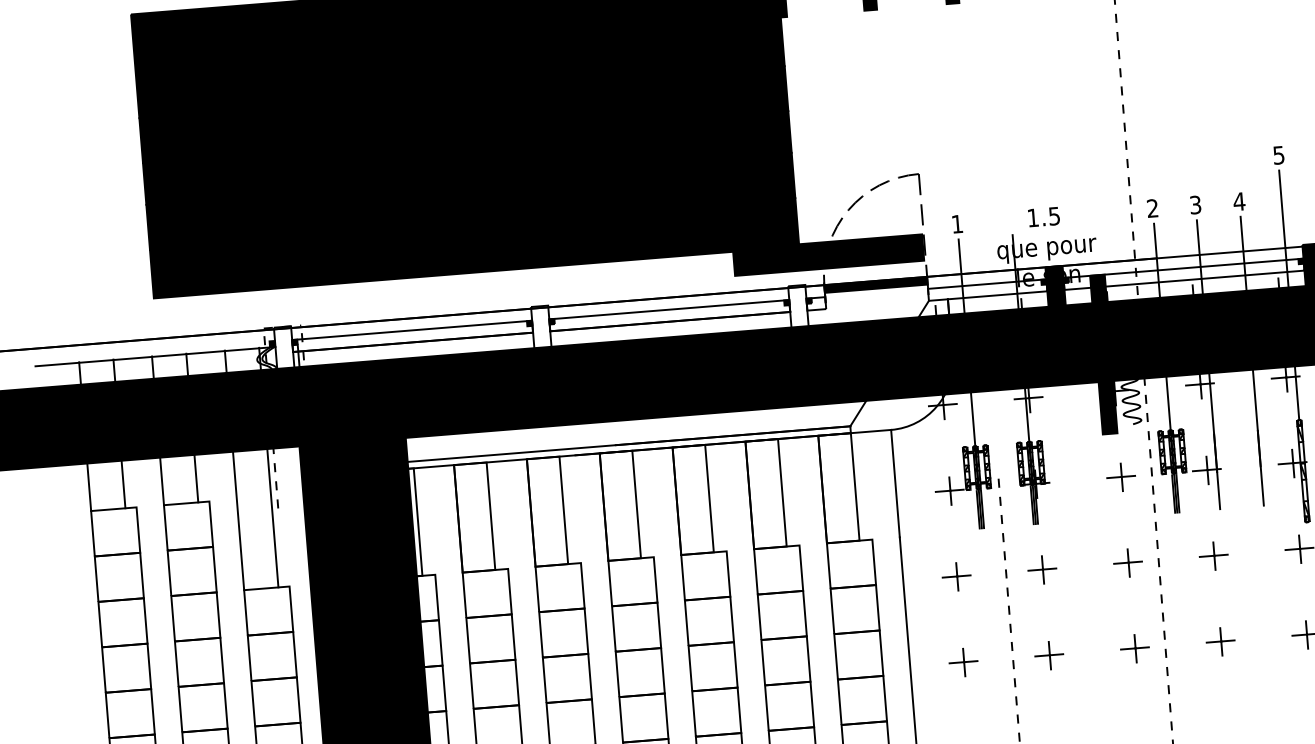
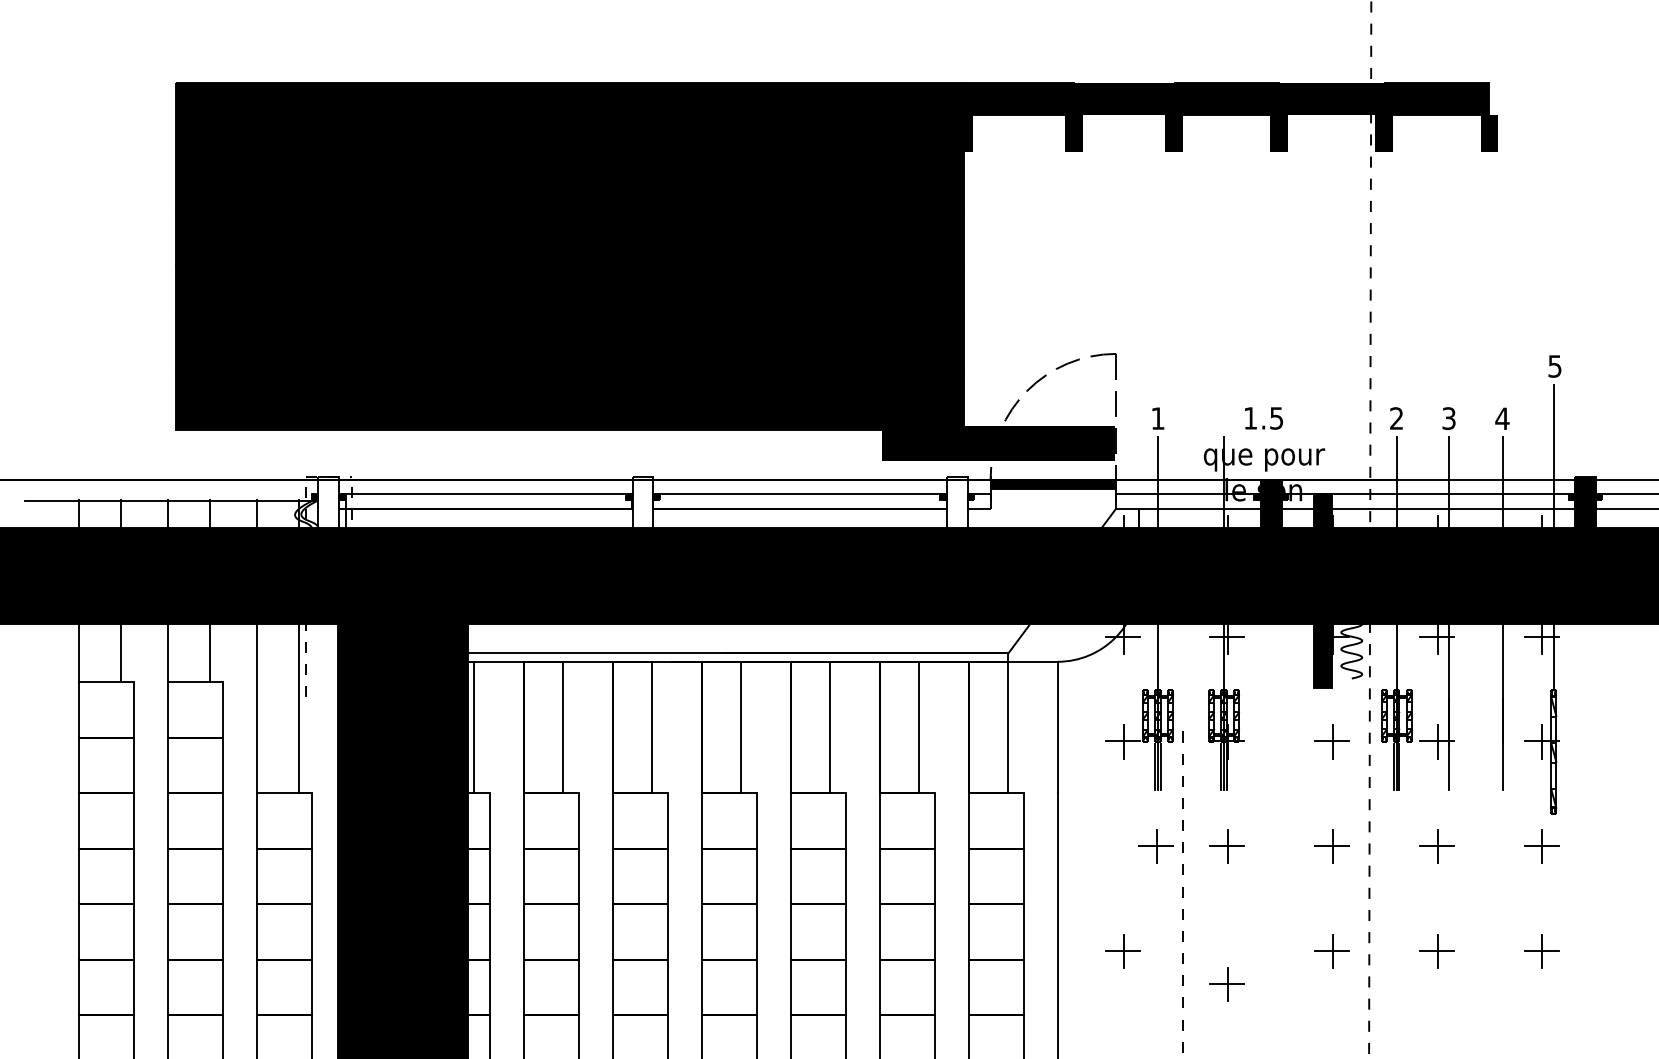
part: (956, 576) -> (1155, 846), moved
part: (1048, 655) -> (1226, 984), moved

